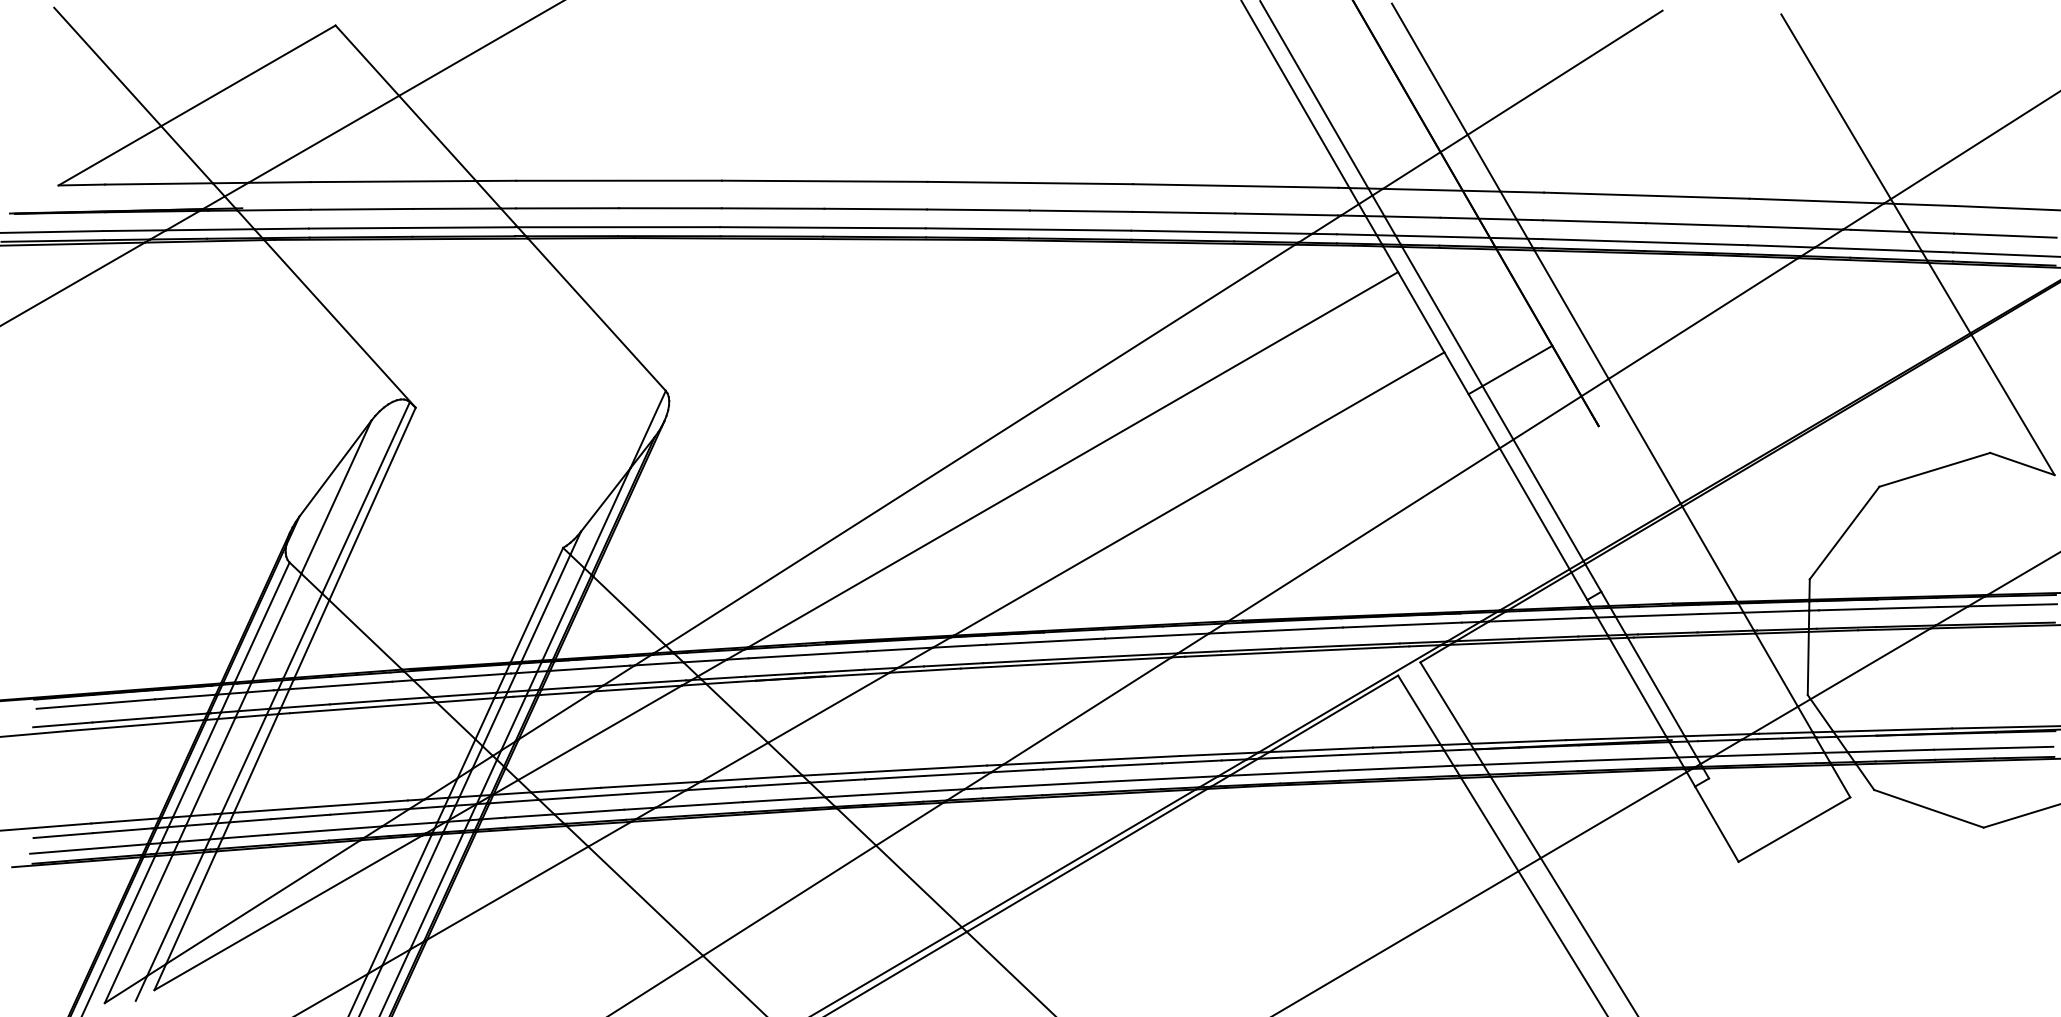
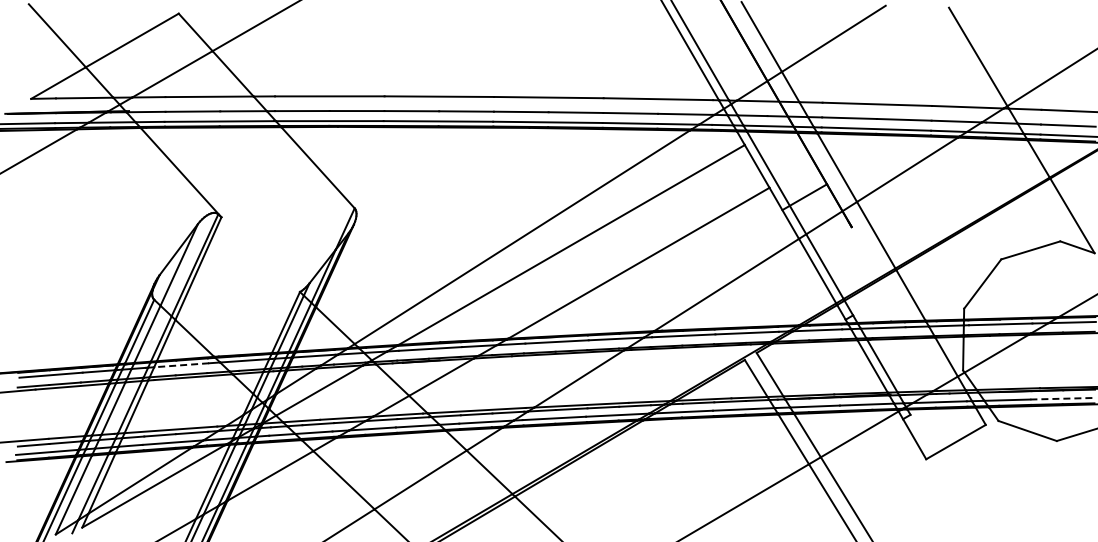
line: (340, 685) -> (181, 365), solid -> dashed
line: (1994, 747) -> (1062, 398), solid -> dashed

